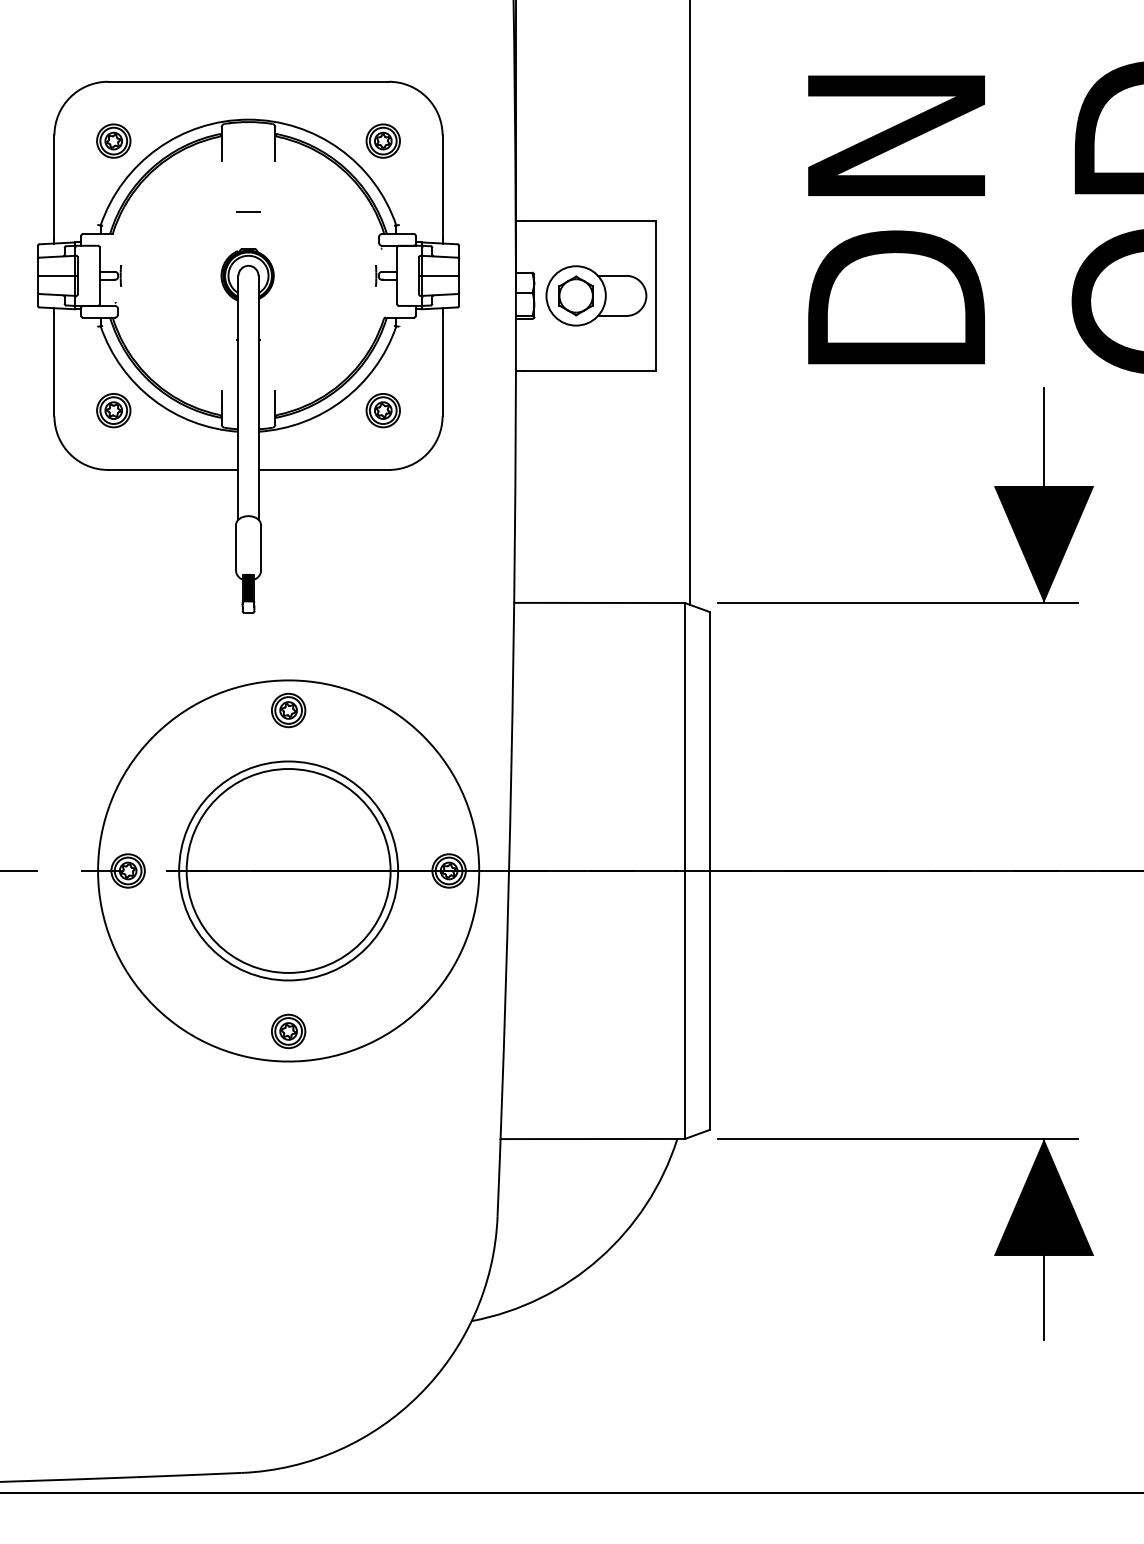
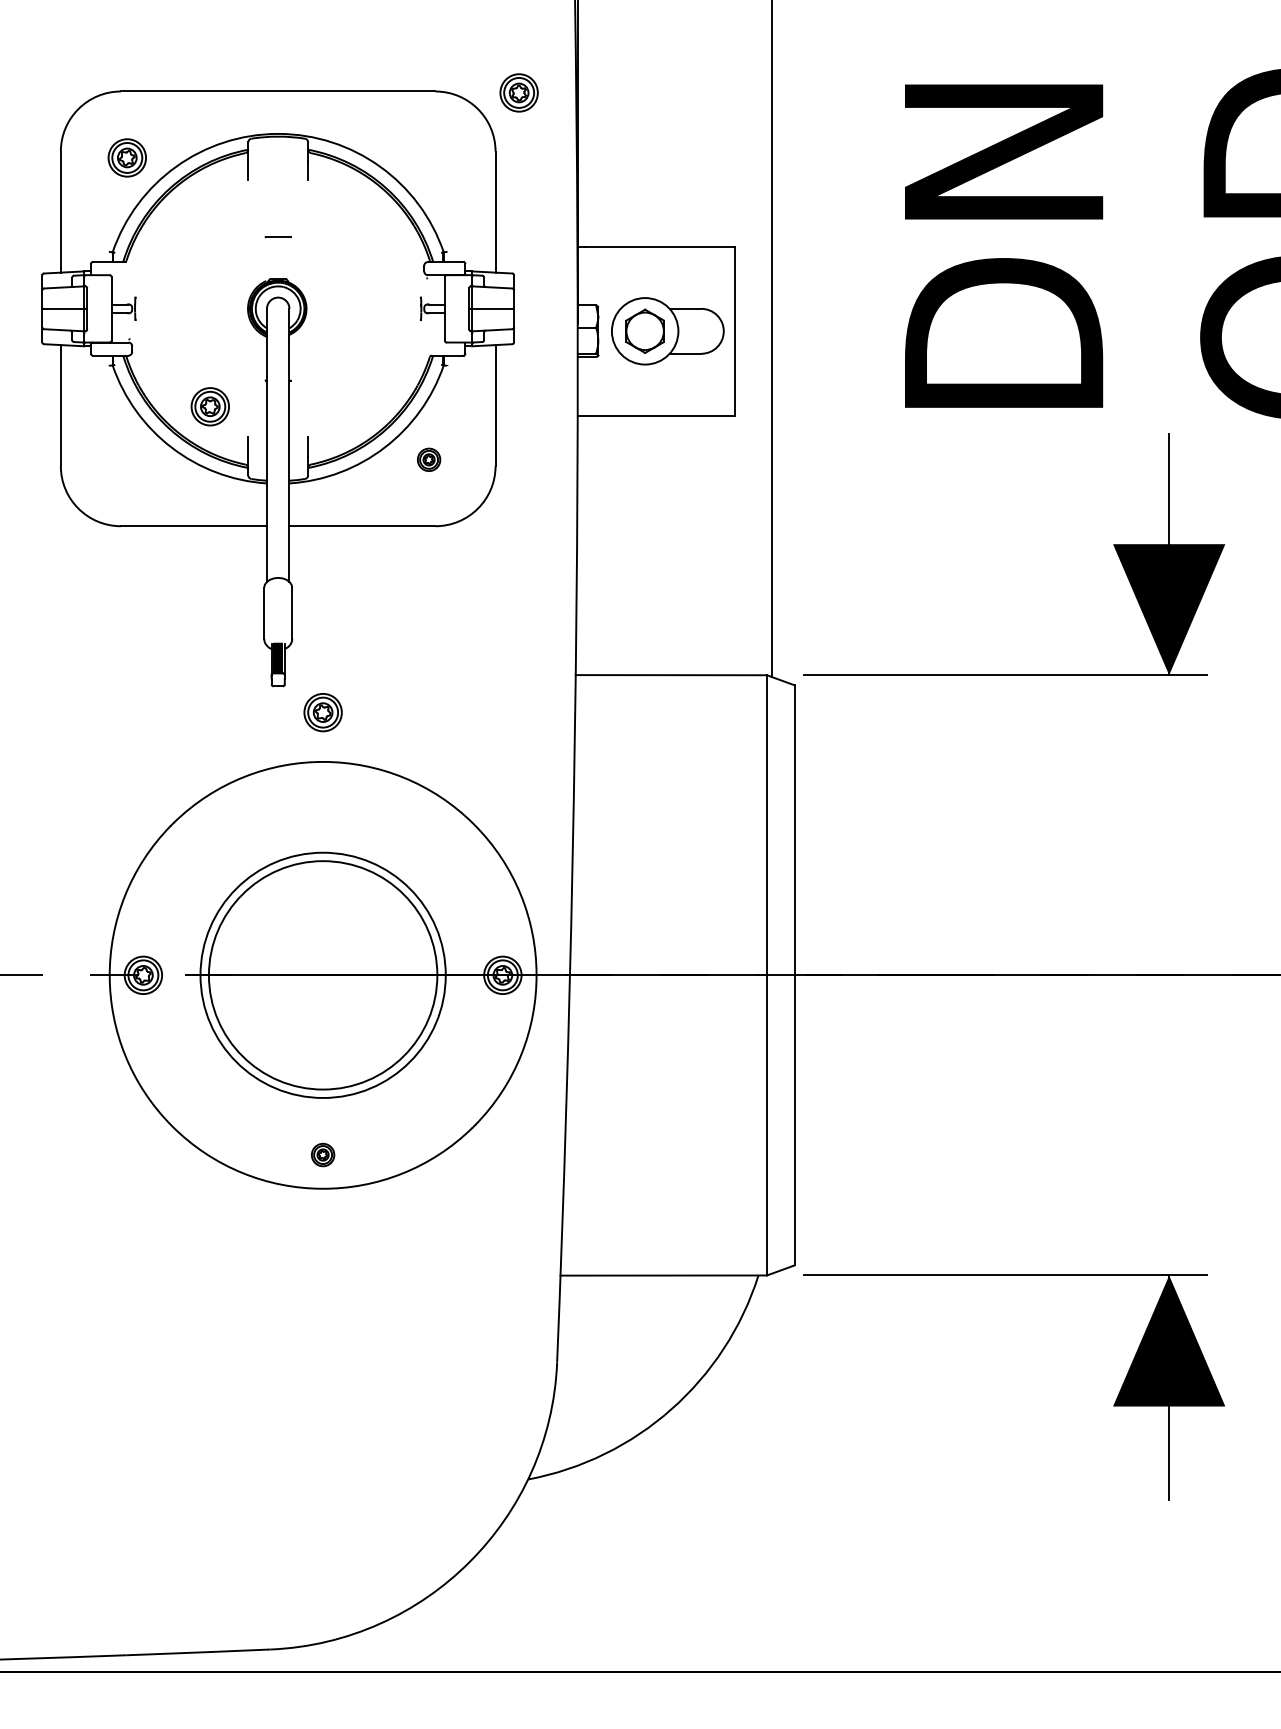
part: (382, 140) -> (518, 92), moved
part: (113, 410) -> (209, 406), moved
part: (382, 410) -> (428, 459), size x0.6
part: (288, 710) -> (322, 712), moved
part: (288, 1030) -> (322, 1154), size x0.6

